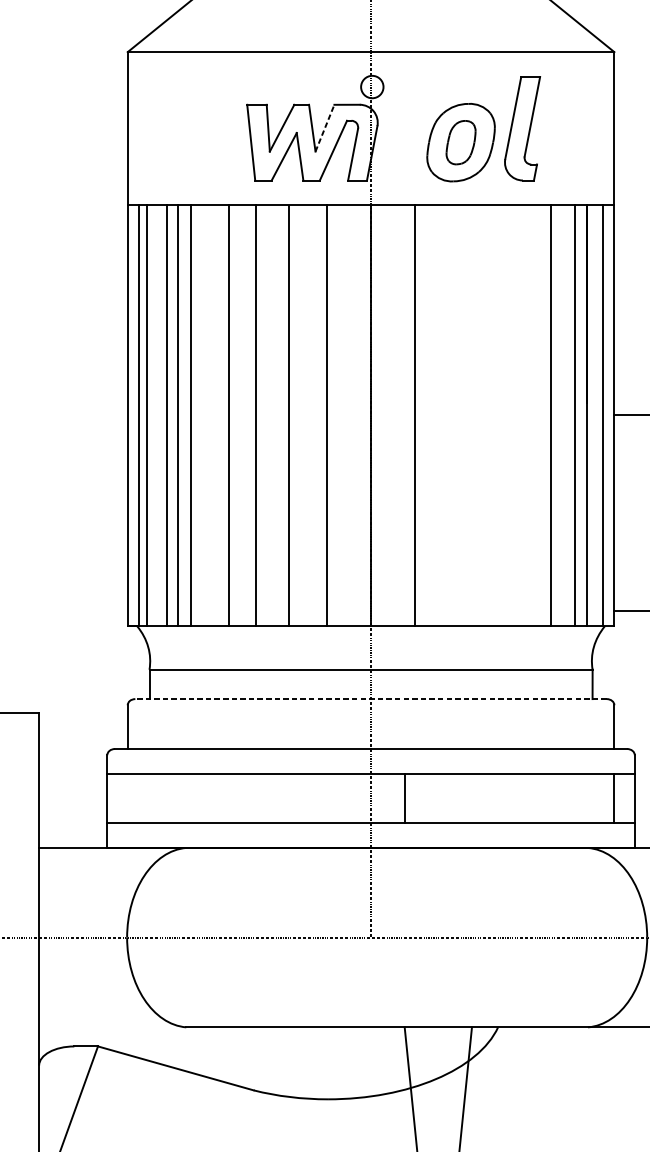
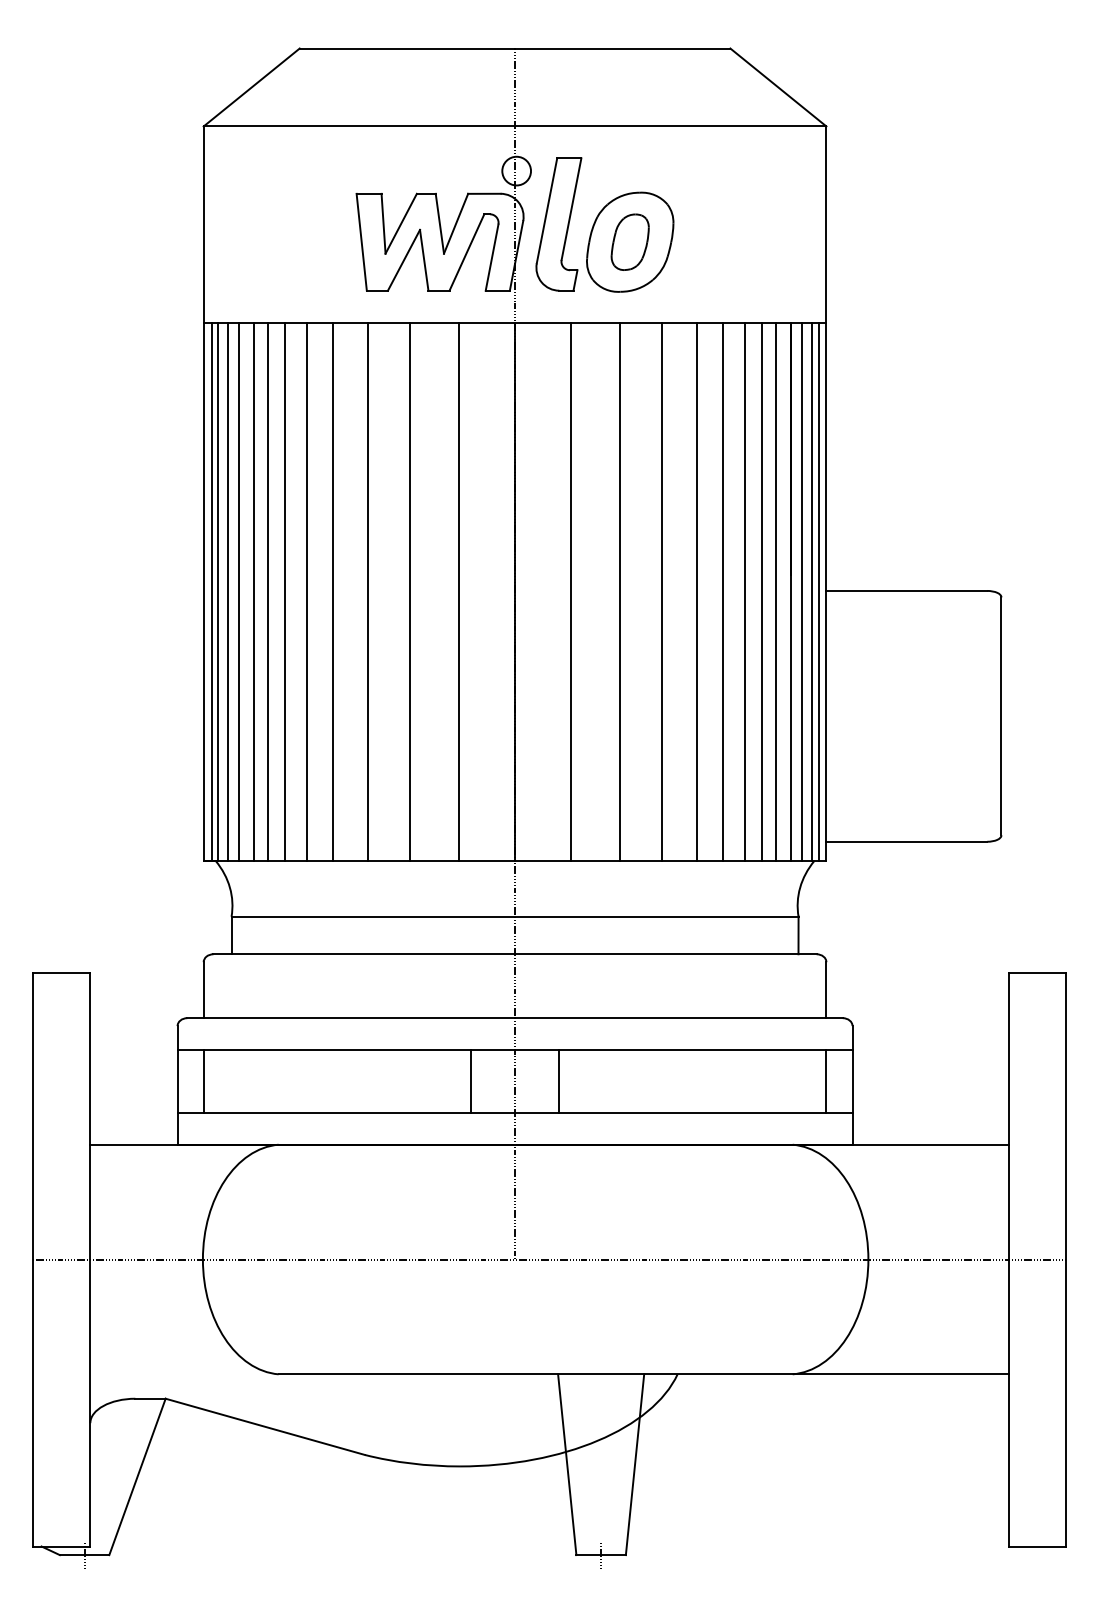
line: (325, 127) -> (456, 223), dashed -> solid
part: (522, 128) -> (558, 224), moved
line: (133, 415) -> (211, 591), added
line: (155, 415) -> (239, 591), added
line: (208, 415) -> (306, 591), added
line: (486, 415) -> (662, 591), added
line: (512, 415) -> (696, 591), added
line: (533, 415) -> (723, 591), added
line: (564, 415) -> (762, 591), added
line: (594, 415) -> (801, 591), added
line: (608, 415) -> (818, 591), added
line: (452, 416) -> (619, 592), added
line: (371, 699) -> (515, 954), dashed -> solid
line: (127, 798) -> (203, 1081), added
line: (337, 798) -> (471, 1081), added

